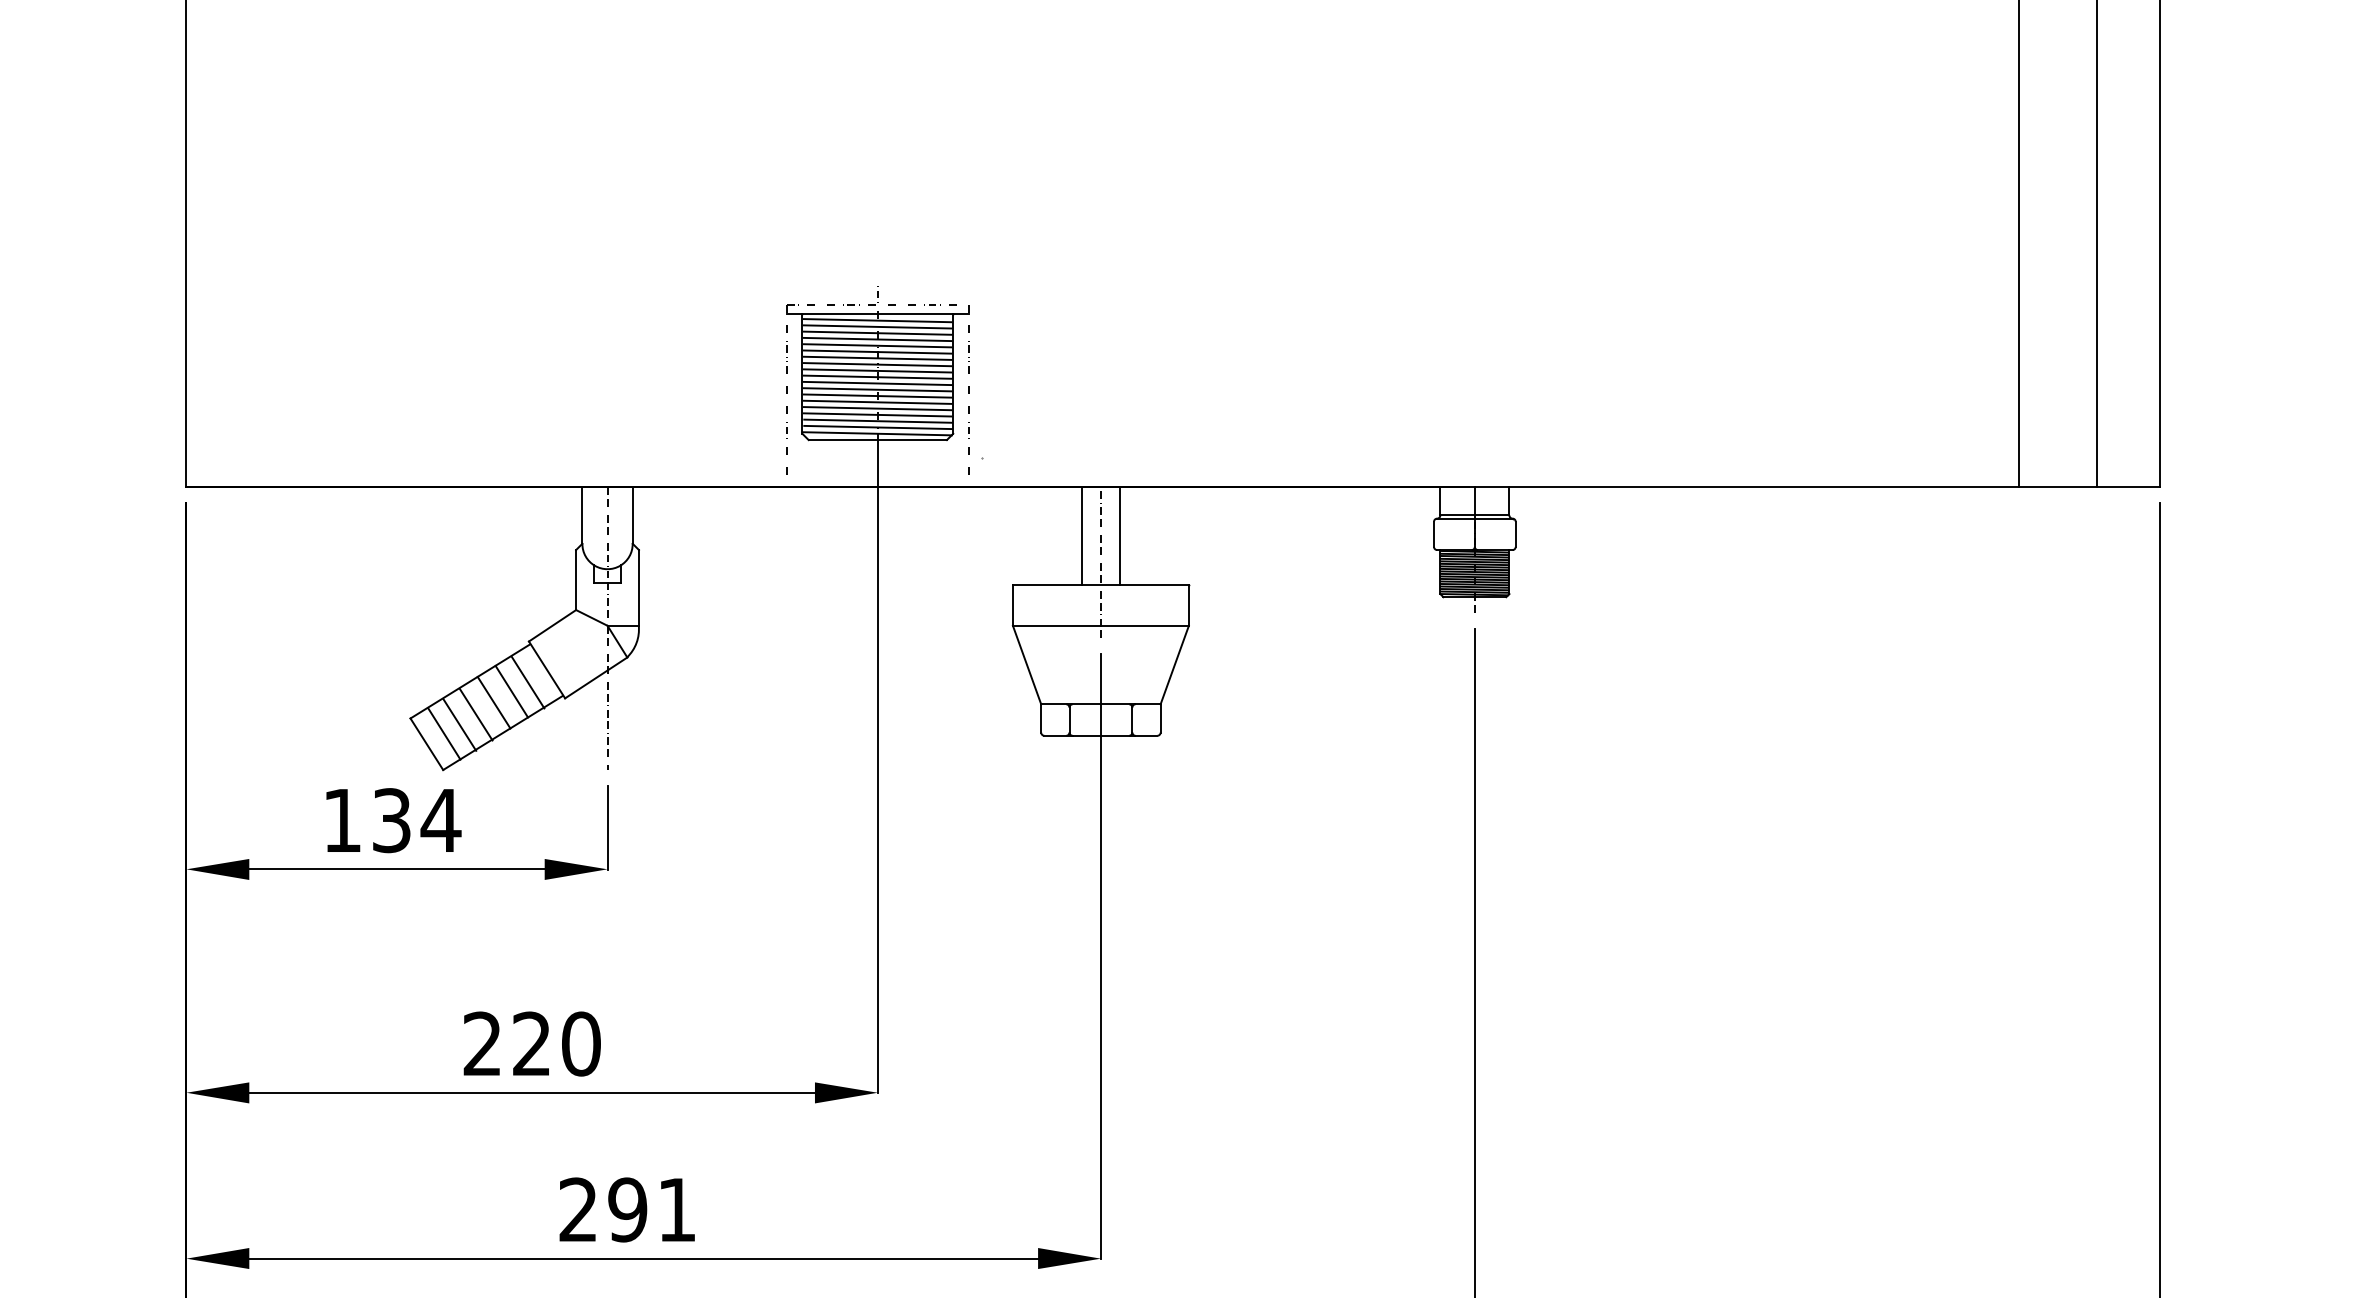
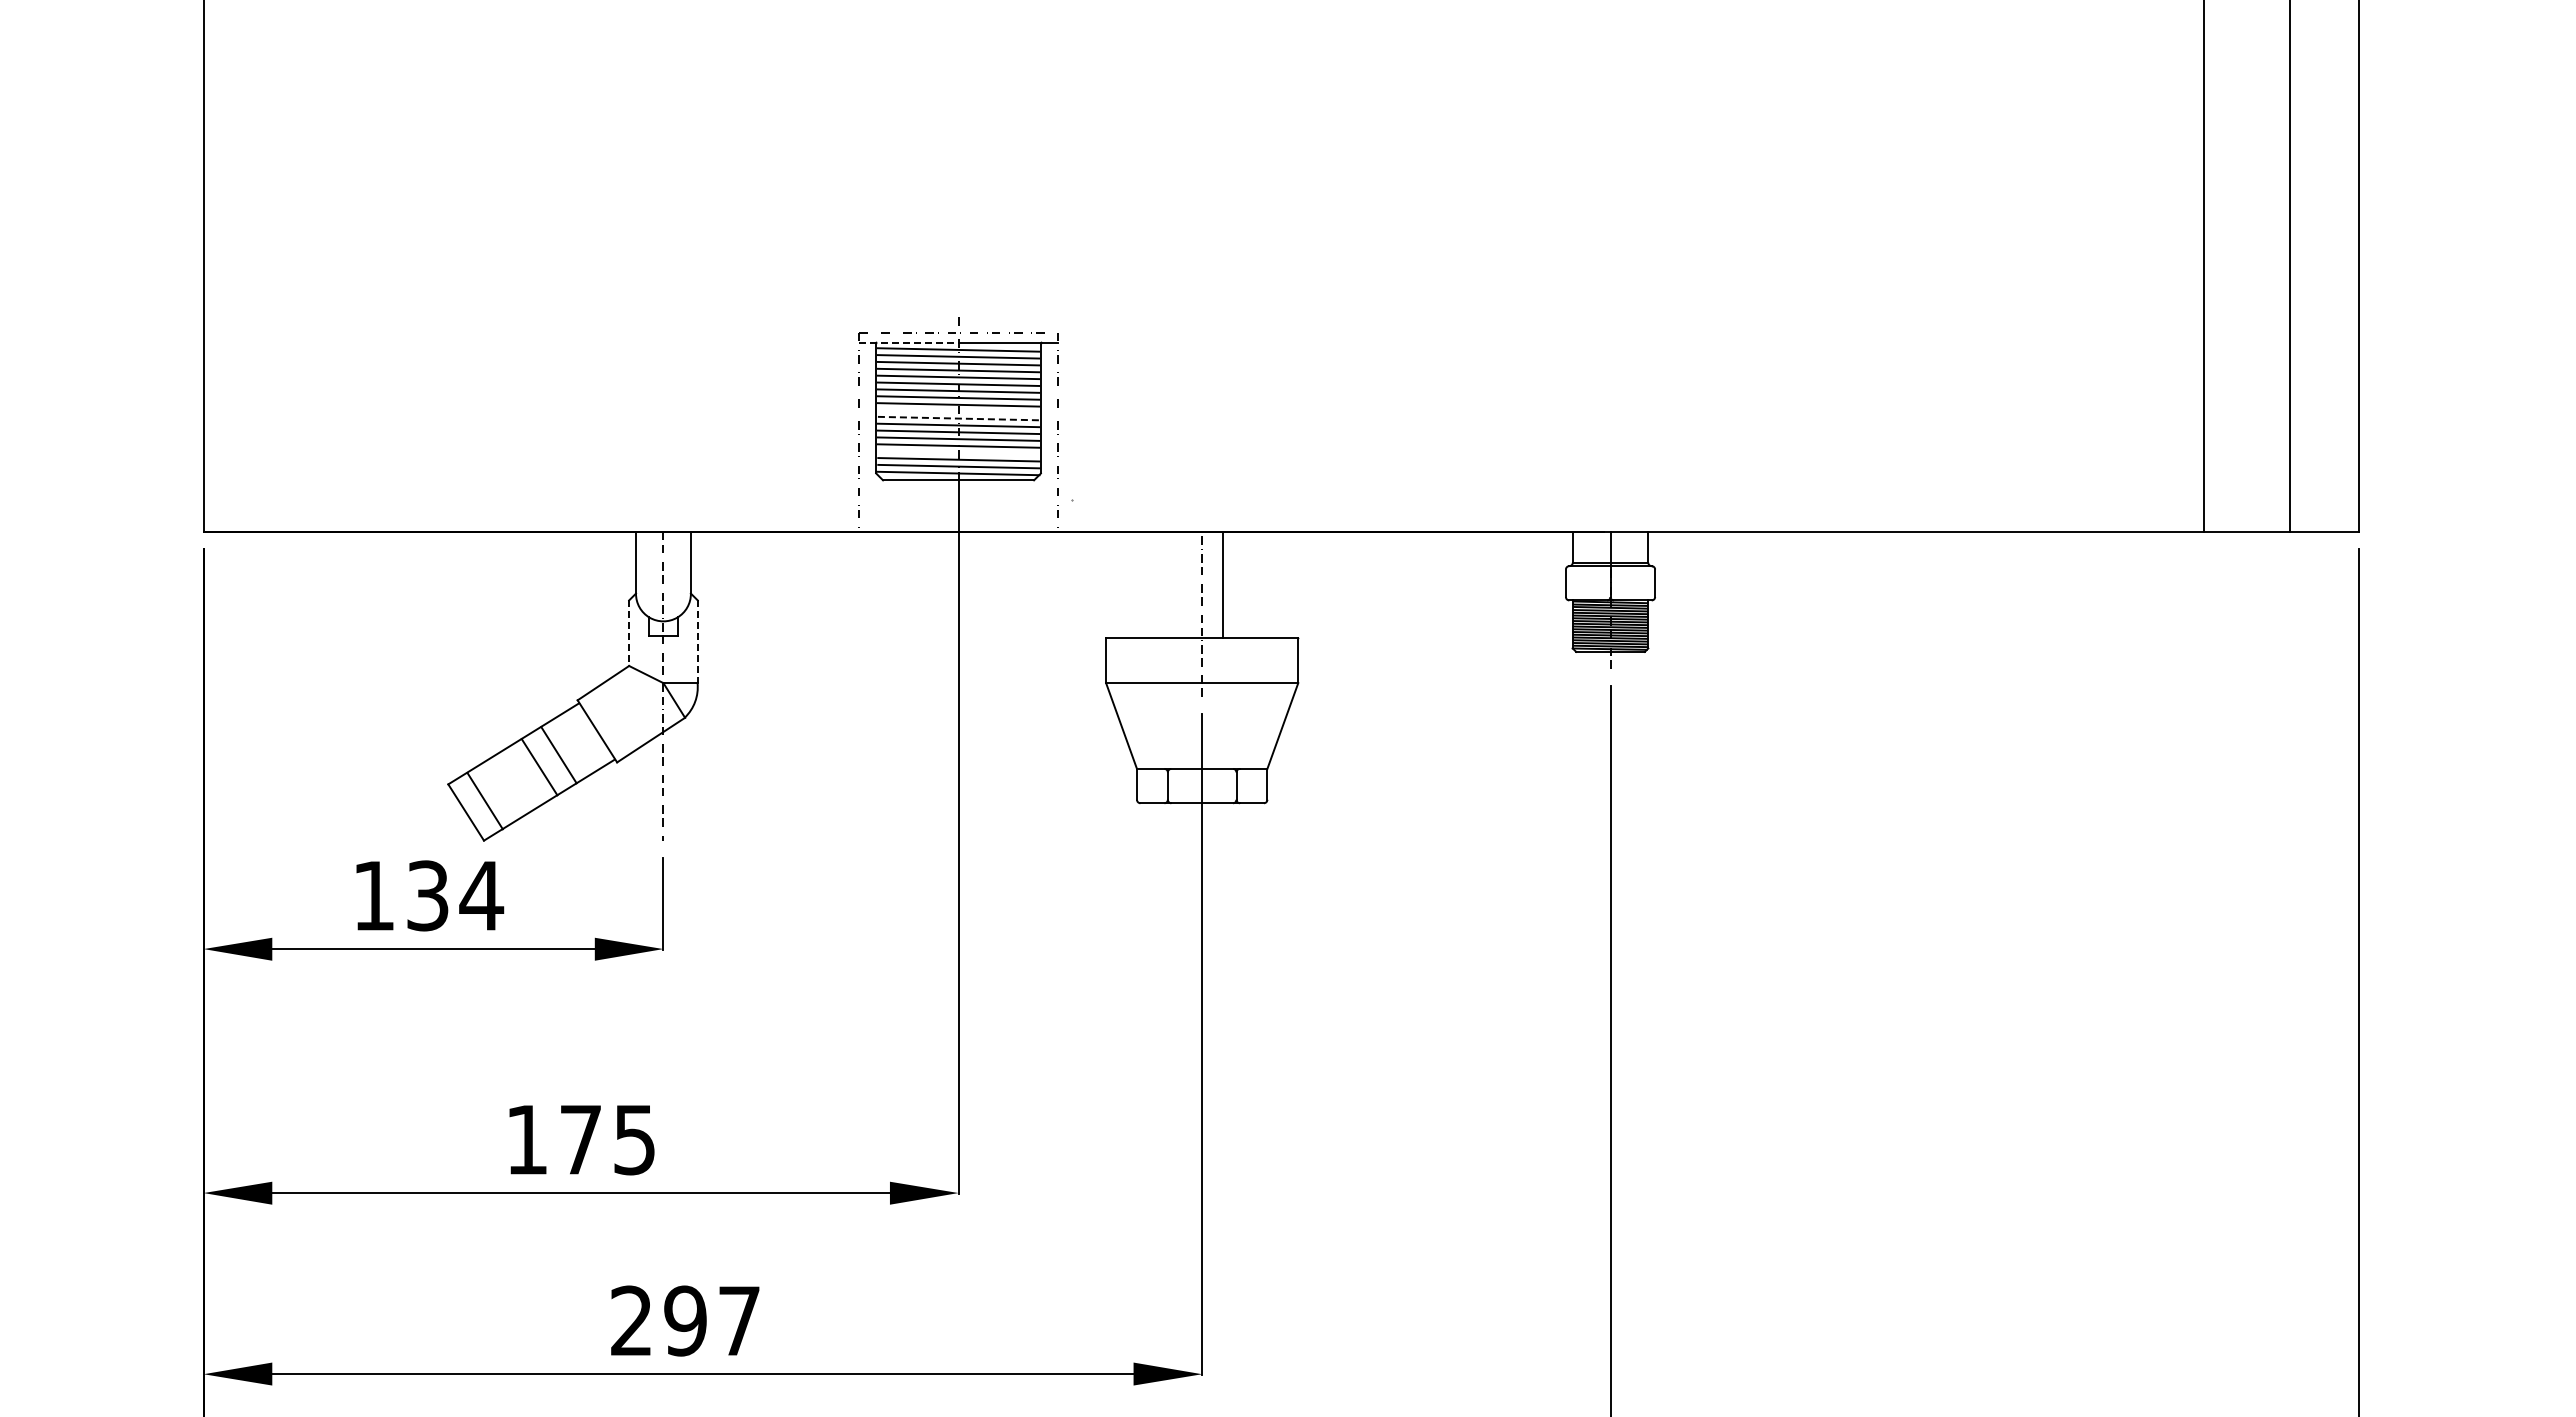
line: (831, 314) -> (908, 343), solid -> dashed
line: (877, 377) -> (958, 411), removed
line: (877, 383) -> (958, 418), solid -> dashed
line: (877, 414) -> (958, 452), removed
line: (1081, 535) -> (1181, 584), removed
line: (576, 580) -> (629, 633), solid -> dashed
line: (638, 588) -> (697, 642), solid -> dashed
line: (527, 682) -> (576, 745), removed
line: (475, 714) -> (519, 780), removed
line: (460, 725) -> (502, 791), removed
text: (532, 1043) -> (581, 1139), 220 -> 175
text: (677, 1209) -> (739, 1320), 291 -> 297

